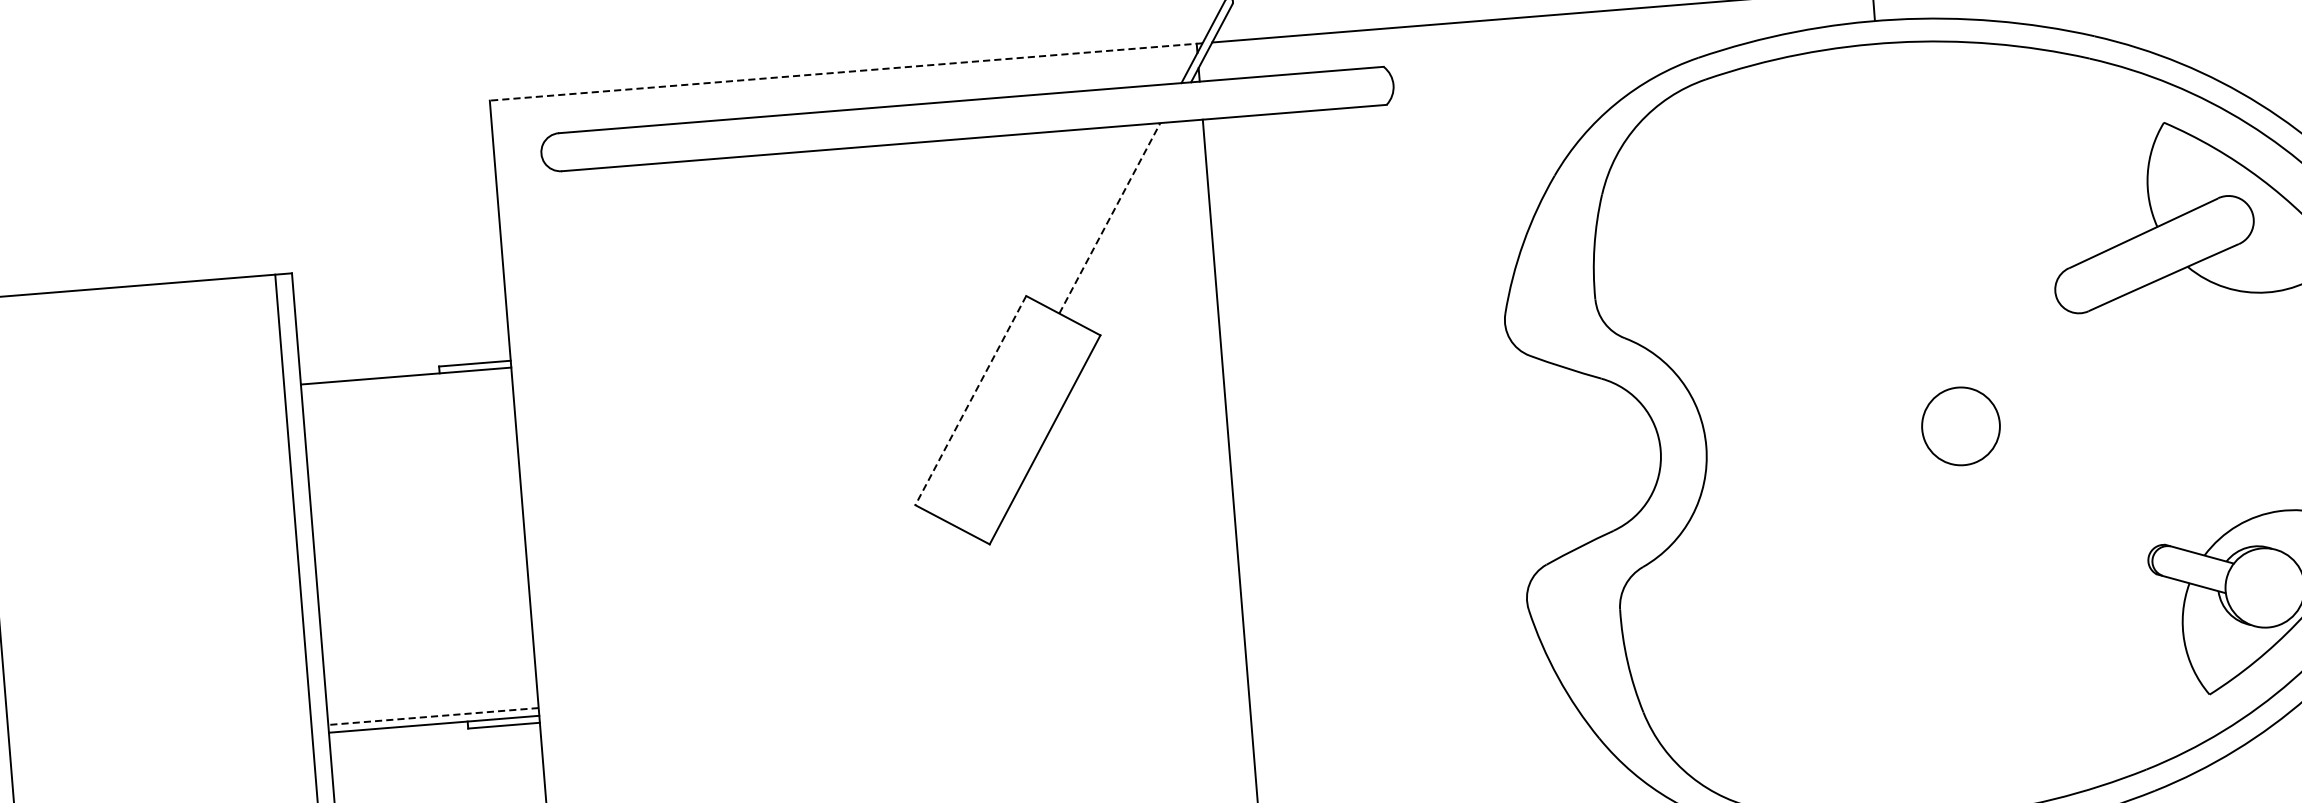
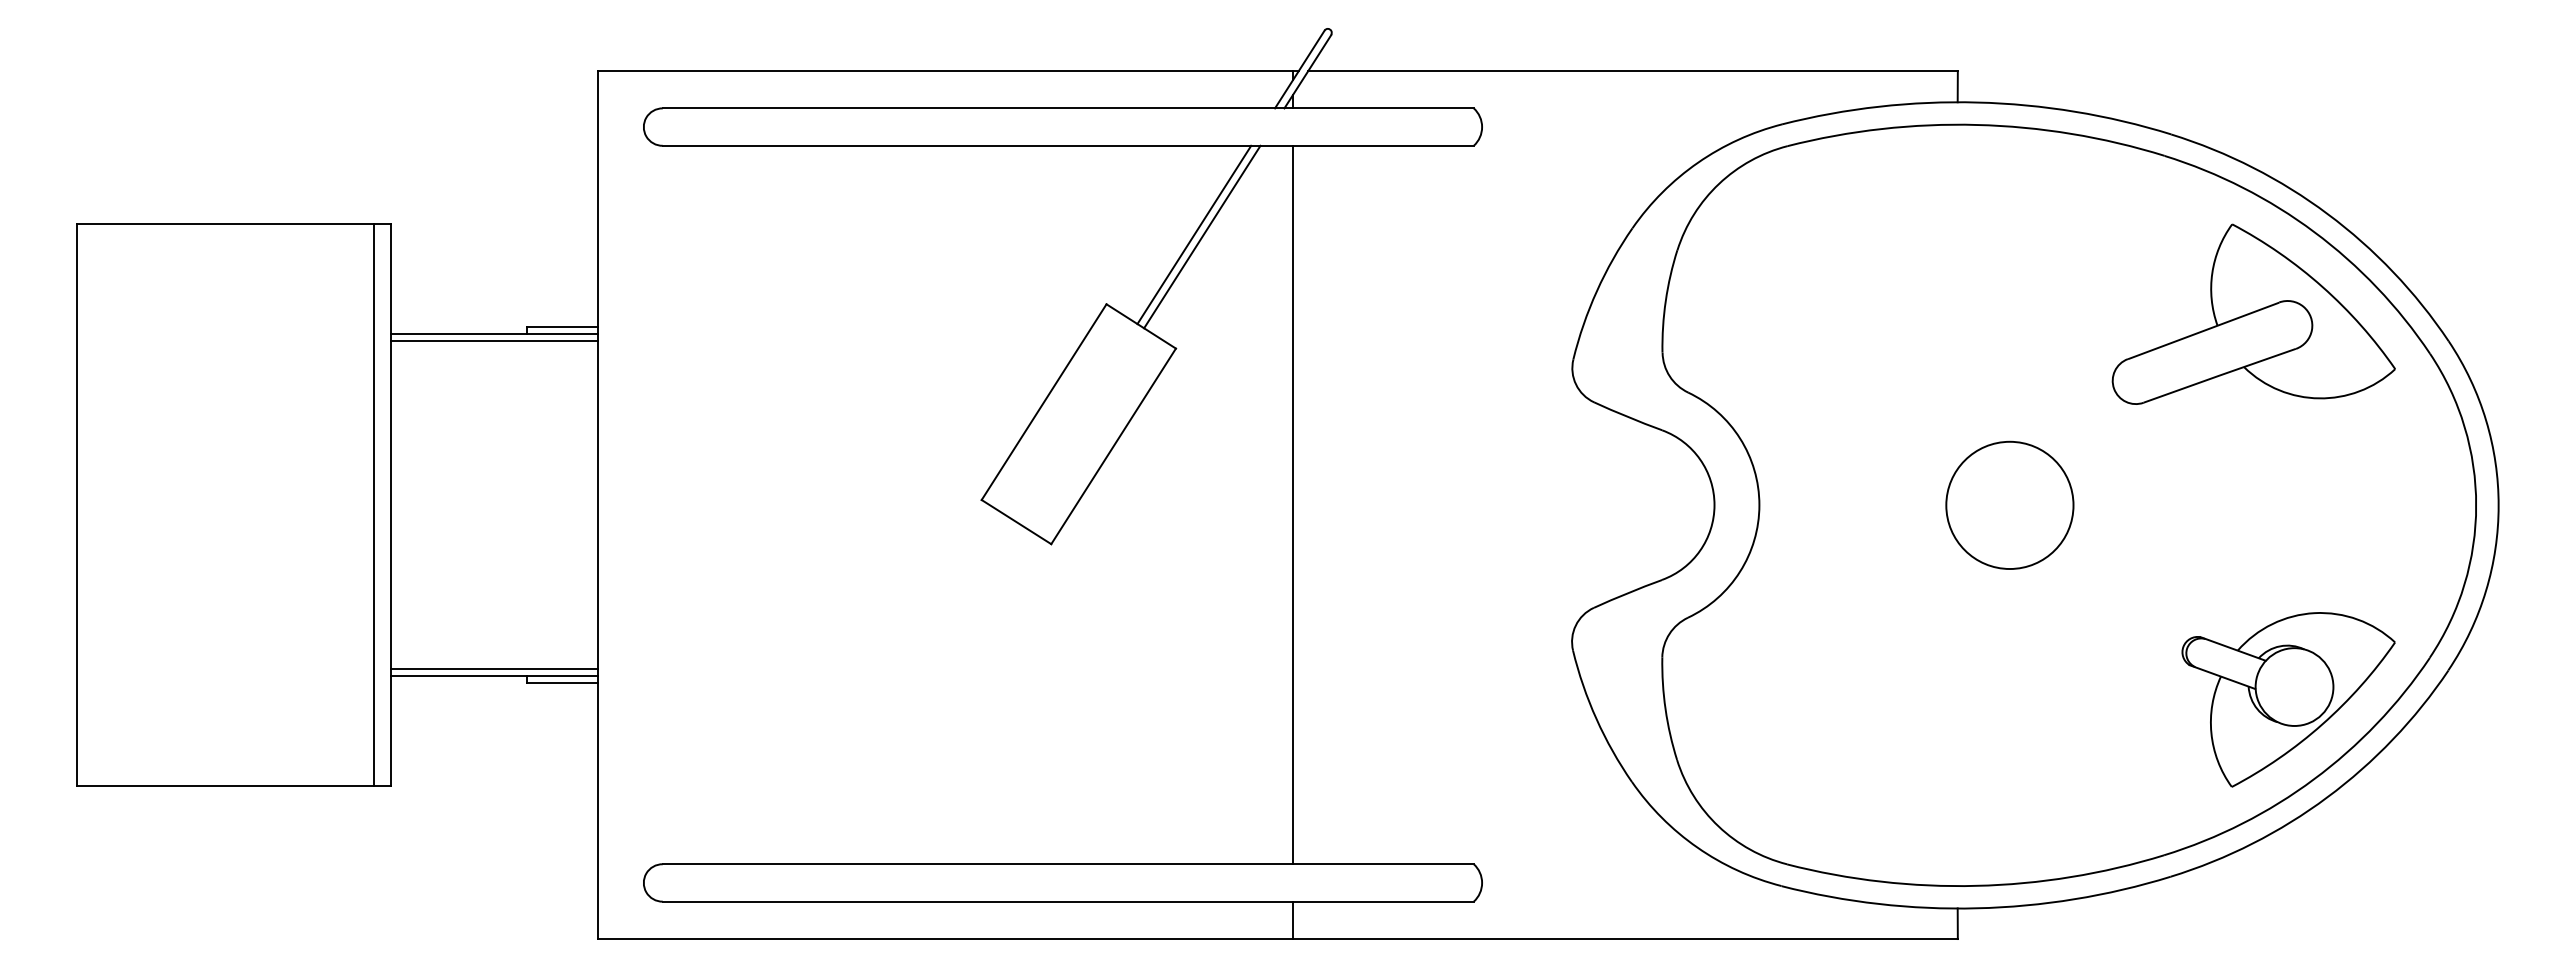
line: (846, 72) -> (948, 71), dashed -> solid
line: (1109, 217) -> (1194, 234), dashed -> solid
line: (1118, 219) -> (1202, 236), added
line: (406, 383) -> (493, 341), added
line: (970, 401) -> (1043, 402), dashed -> solid
circle: (1960, 425) -> (2009, 504), size x1.67
line: (432, 716) -> (493, 668), dashed -> solid

